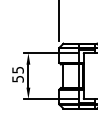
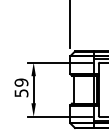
text: (17, 69) -> (20, 81), 55 -> 59

